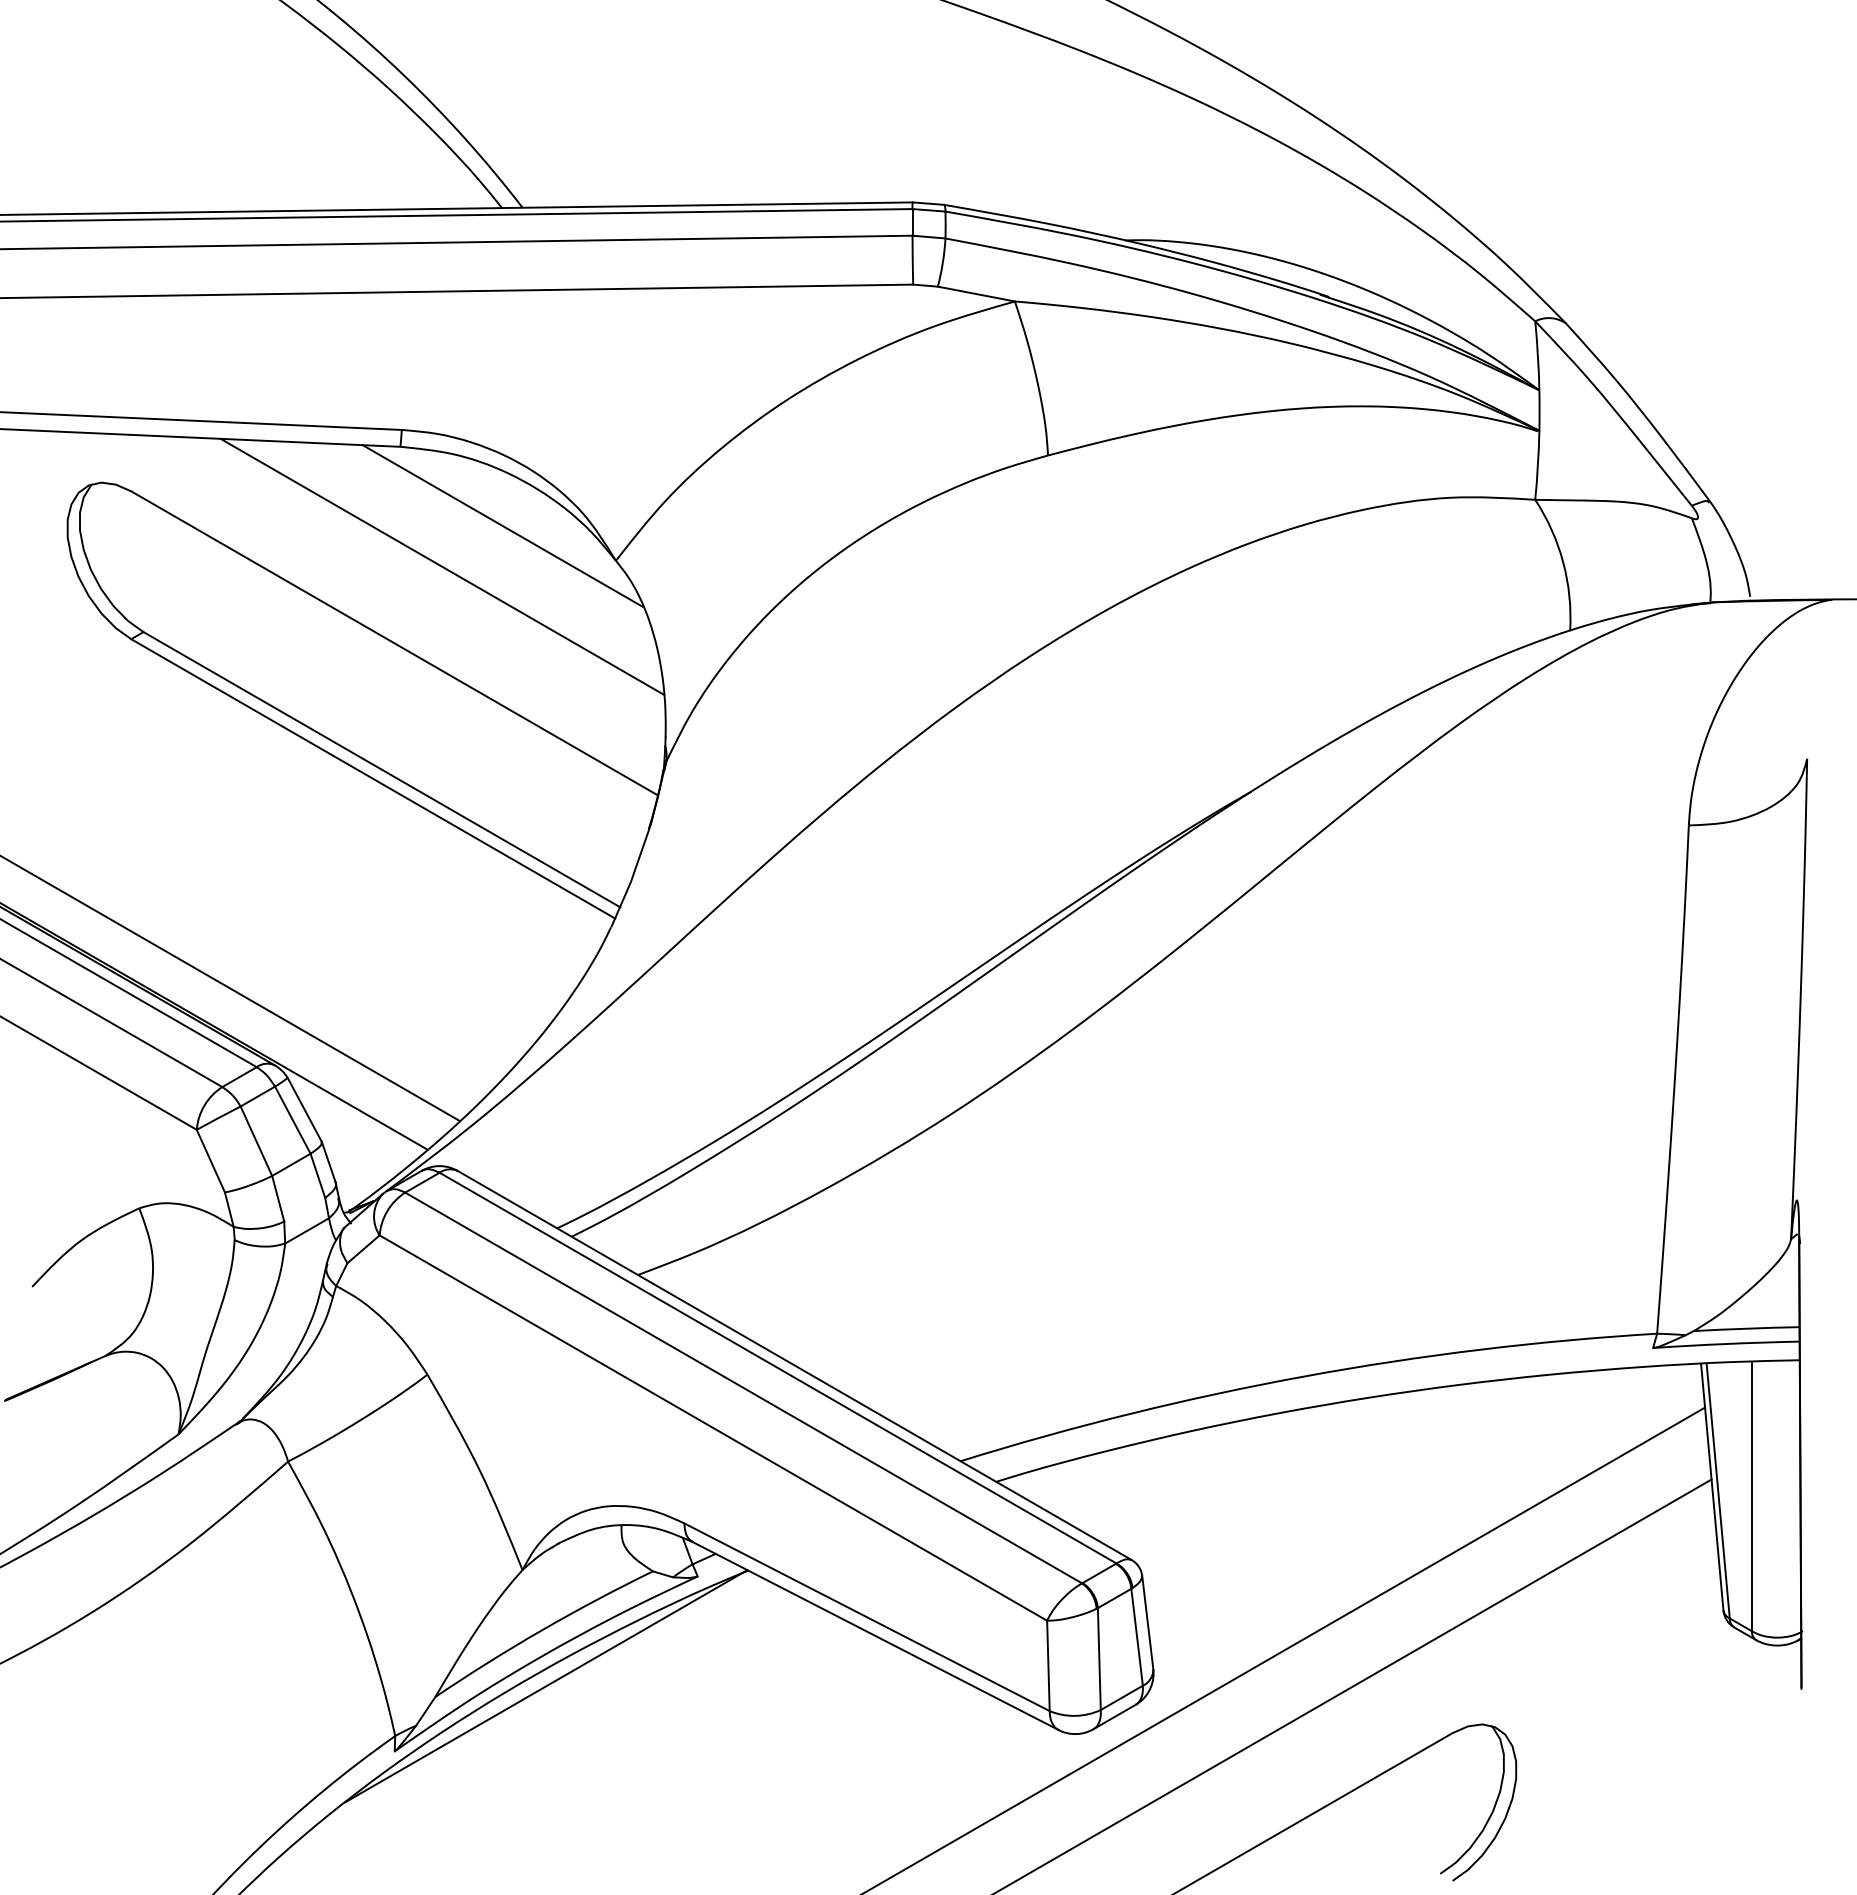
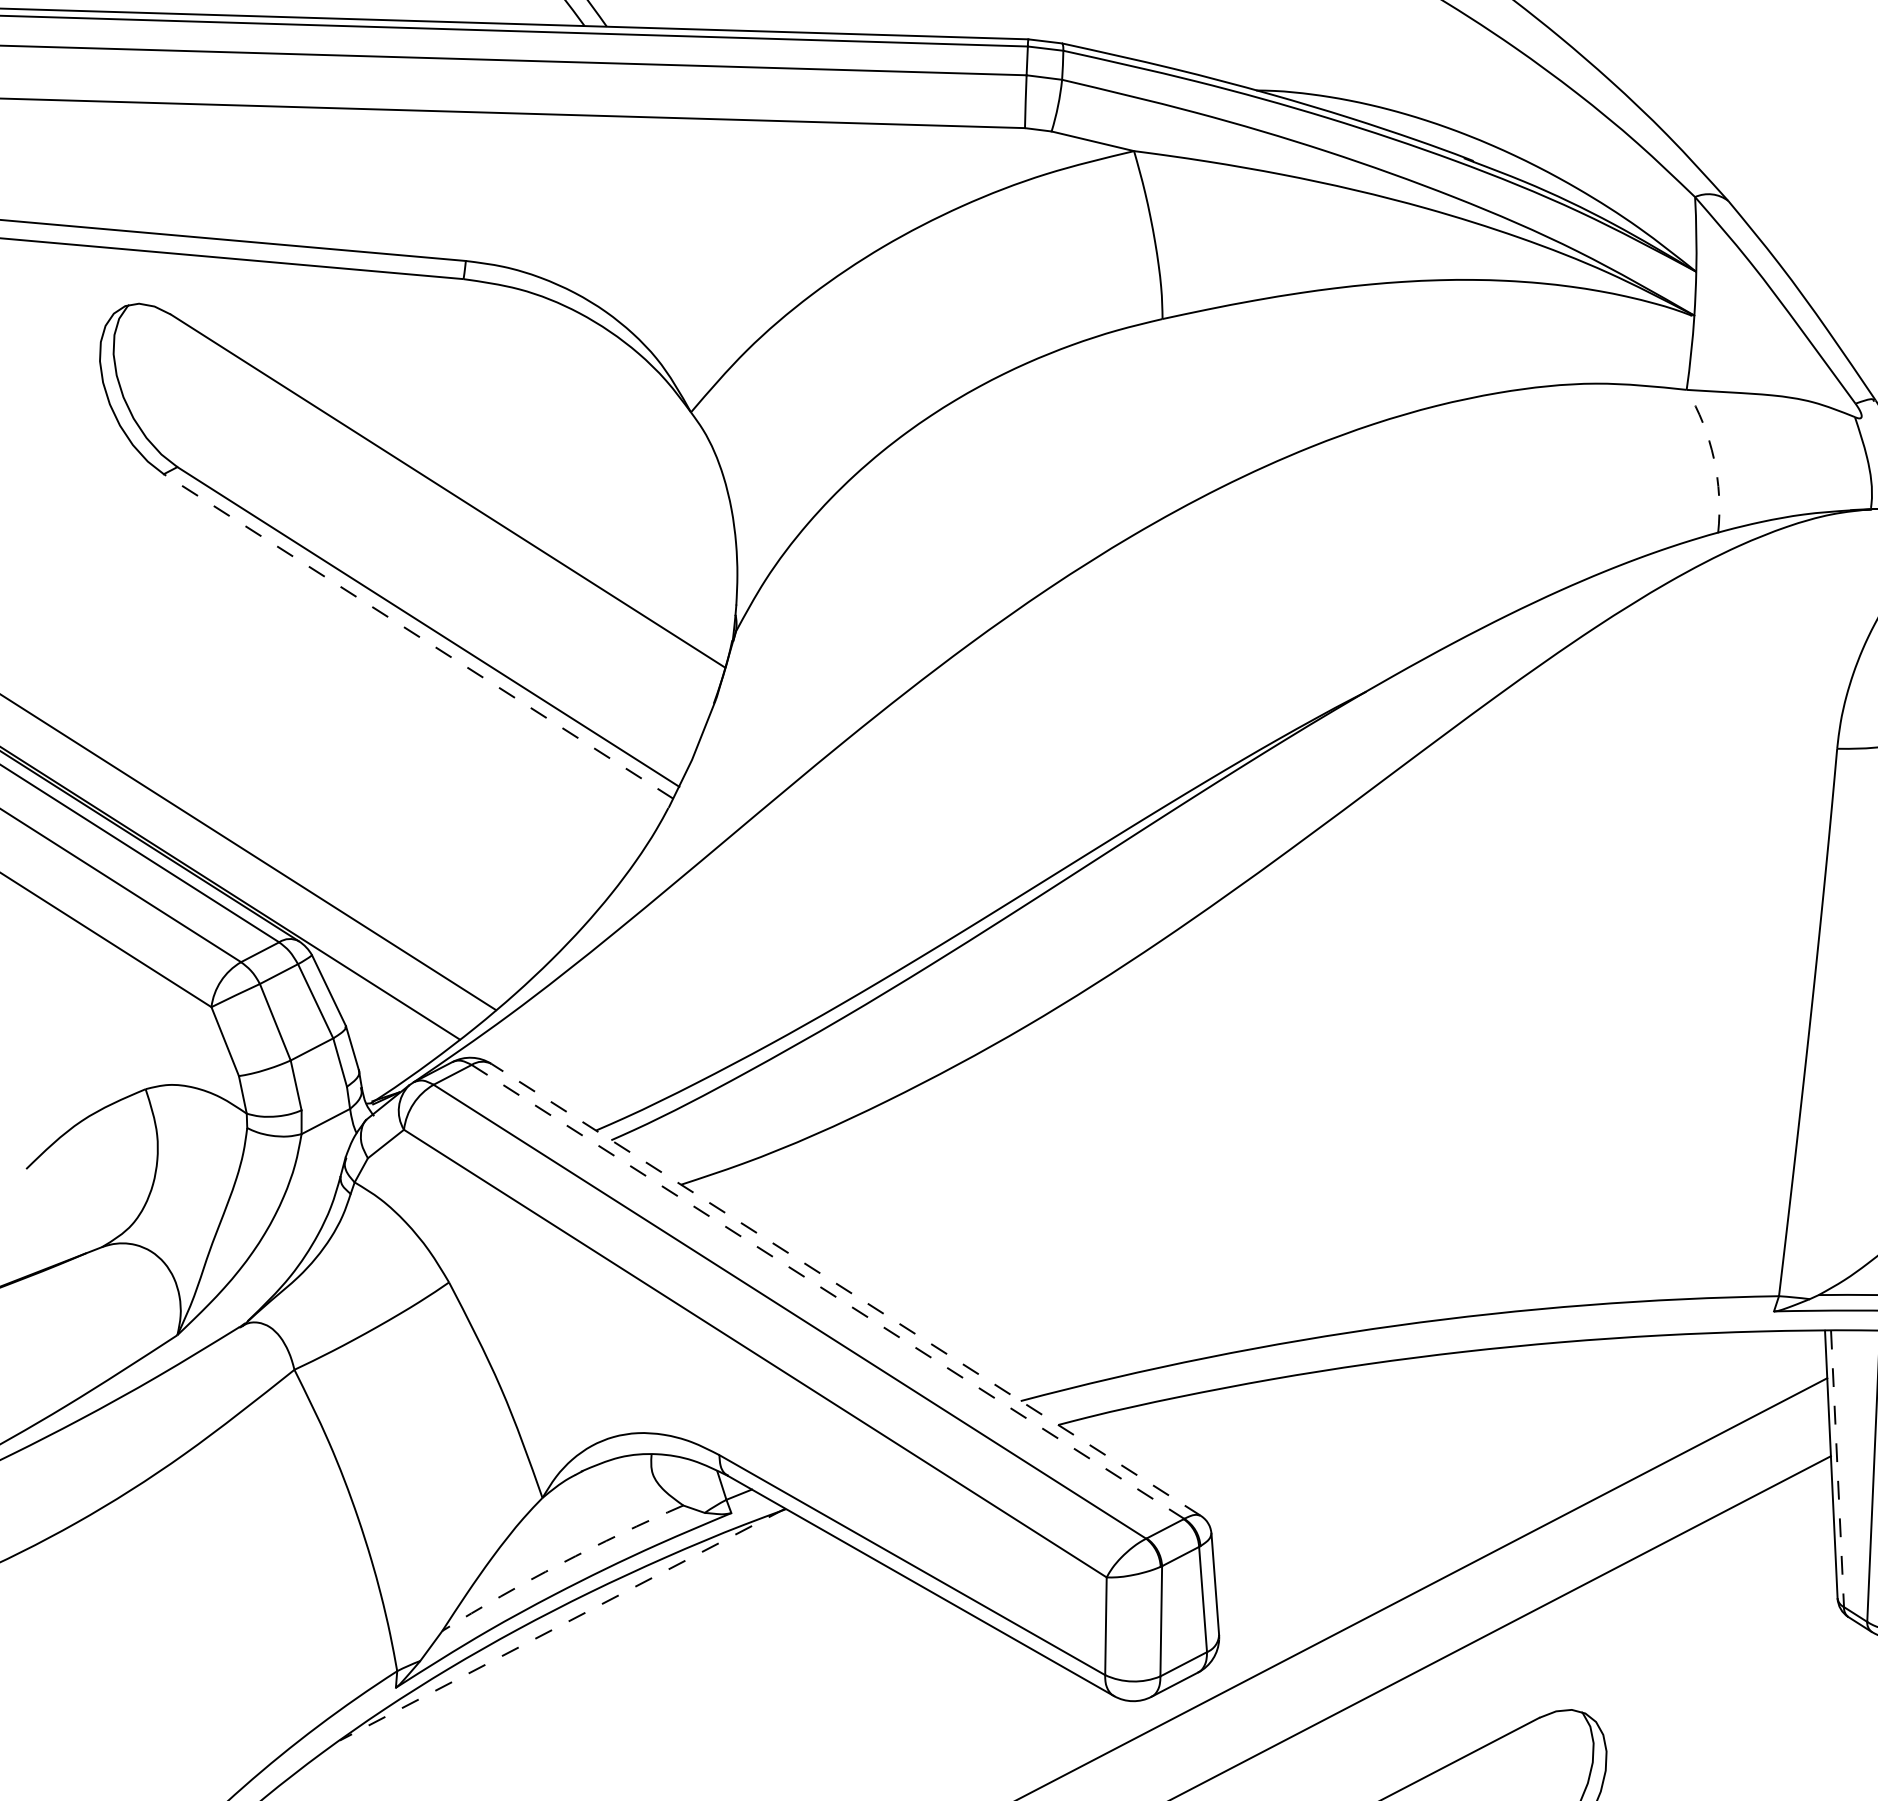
line: (502, 525) -> (570, 368), removed
arc: (1563, 562) -> (1714, 458), solid -> dashed
line: (442, 566) -> (503, 410), removed
line: (372, 778) -> (417, 636), solid -> dashed
line: (794, 1365) -> (845, 1289), solid -> dashed
line: (778, 1368) -> (828, 1292), solid -> dashed
line: (1718, 1490) -> (1837, 1468), solid -> dashed
arc: (541, 1630) -> (560, 1564), solid -> dashed
line: (545, 1686) -> (561, 1624), solid -> dashed

